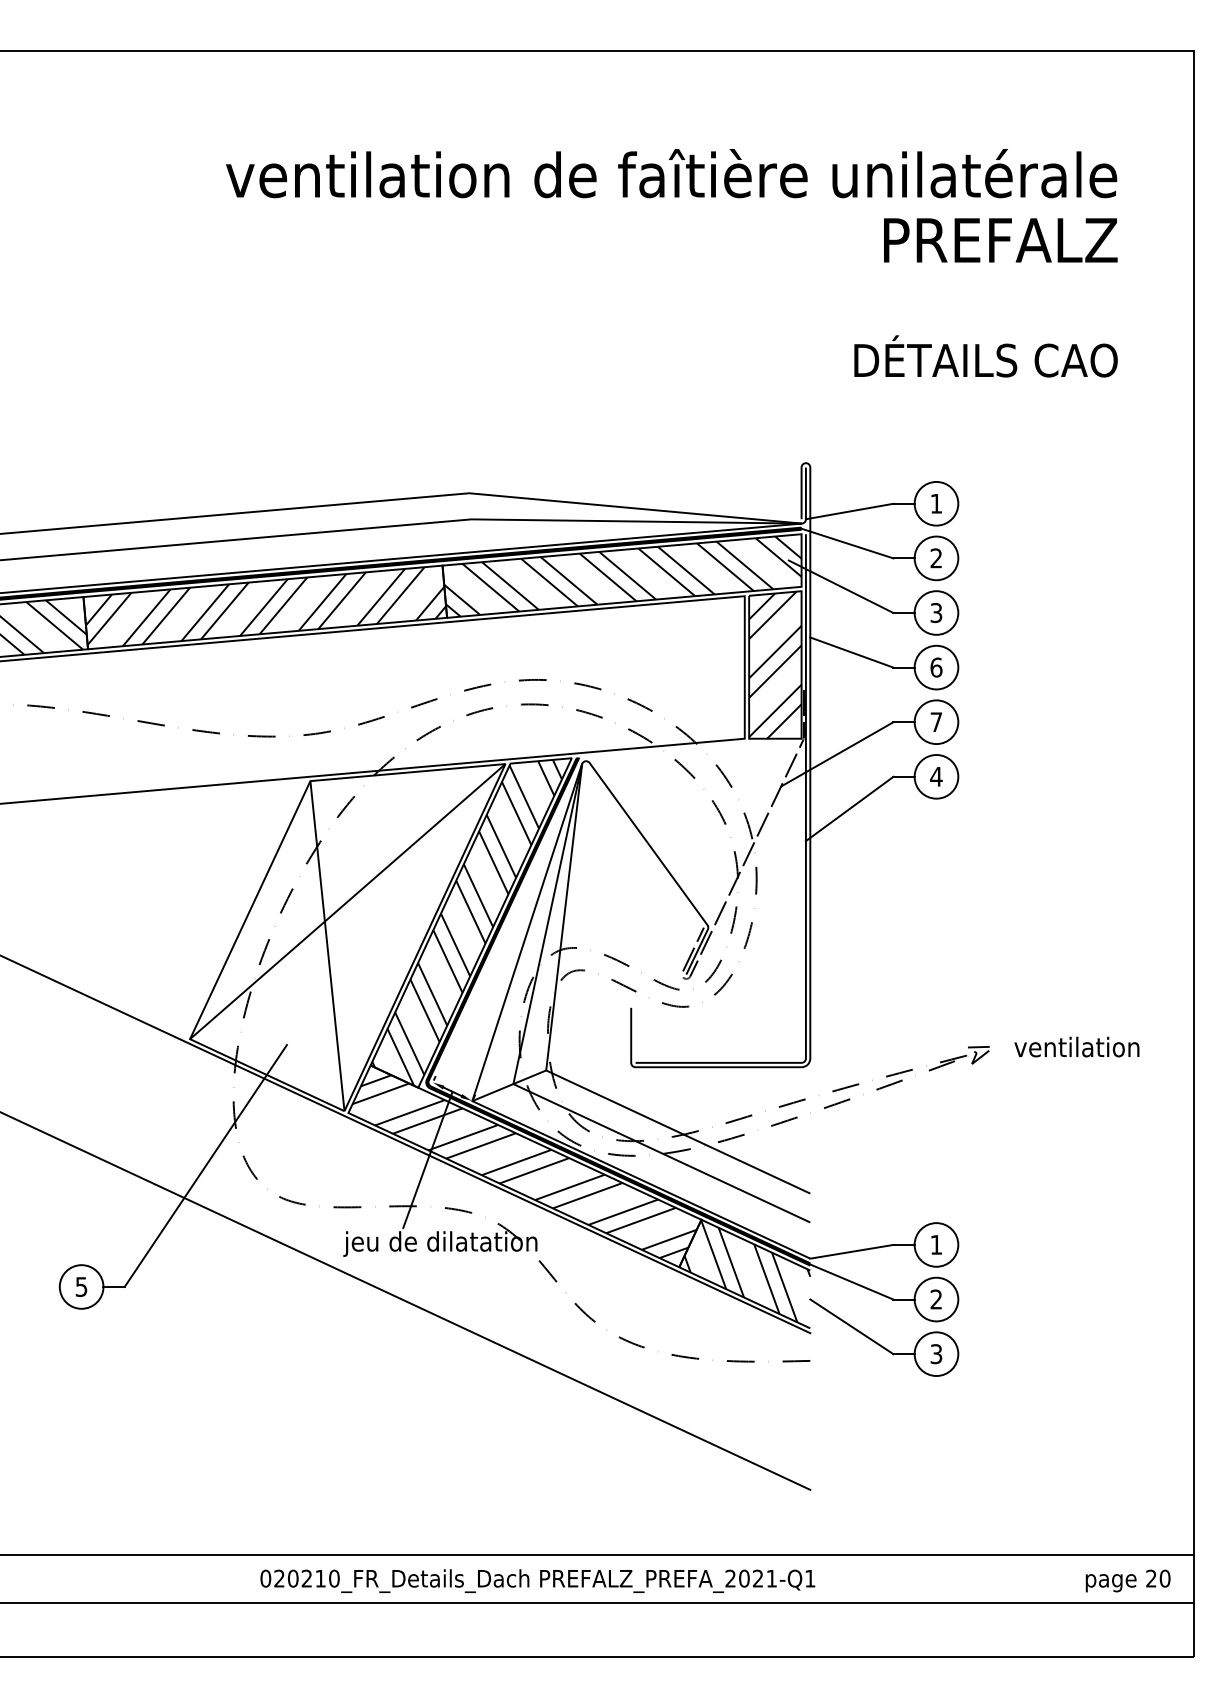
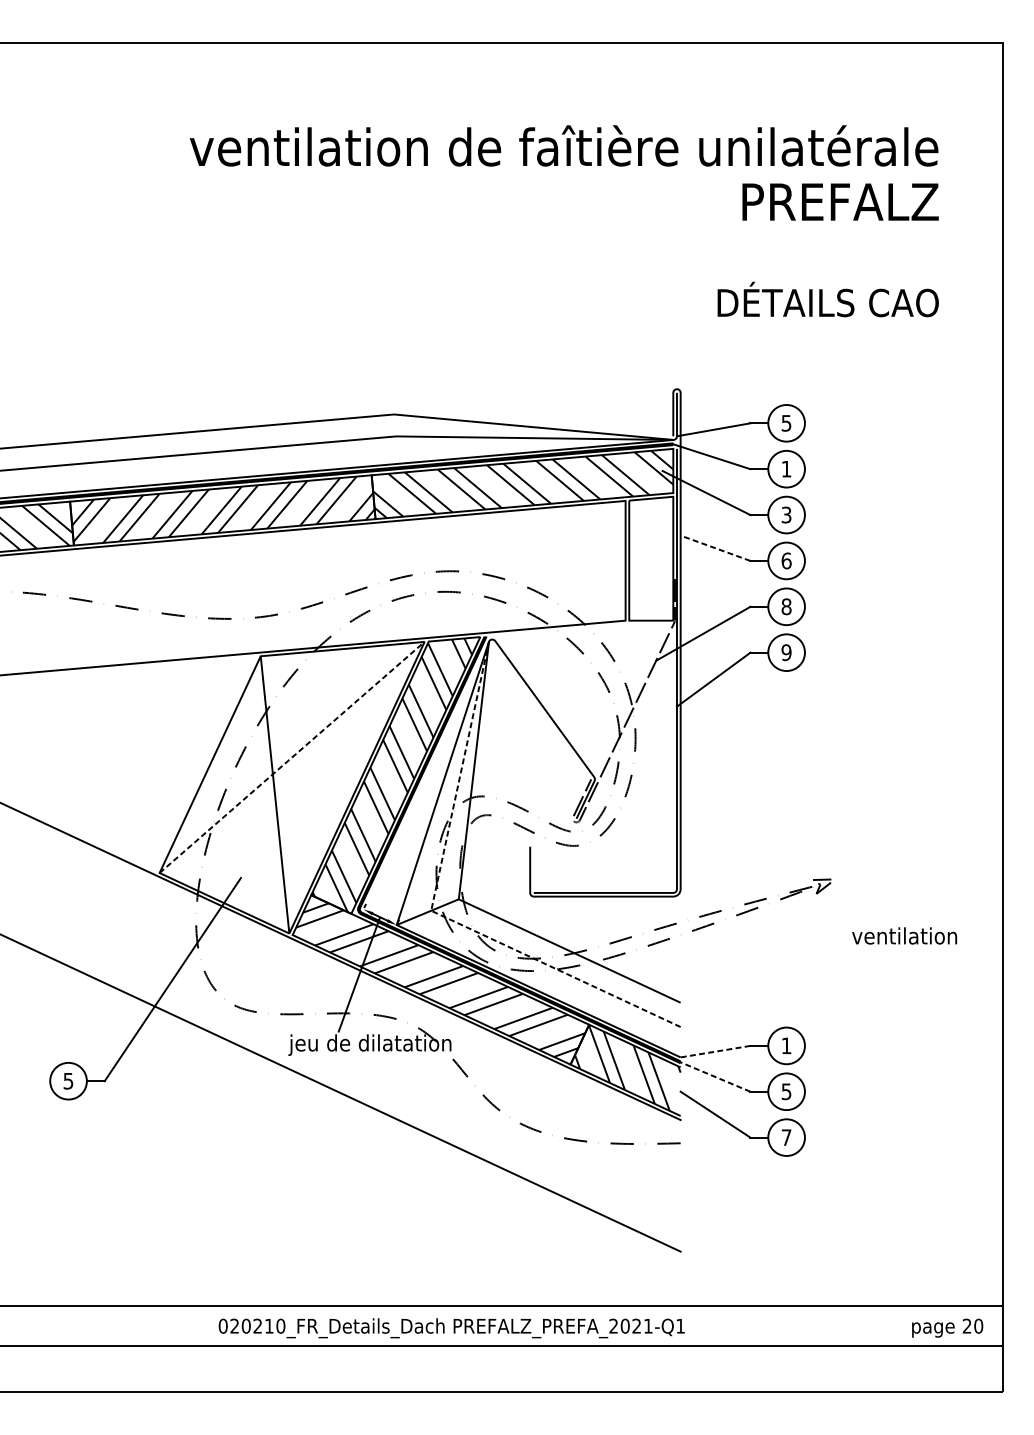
text: (935, 503) -> (785, 423), 1 -> 5
text: (935, 558) -> (785, 469), 2 -> 1
line: (851, 652) -> (715, 548), solid -> dashed
hatch: (775, 664) -> (651, 558), removed
text: (936, 722) -> (786, 607), 7 -> 8
text: (936, 776) -> (786, 652), 4 -> 9
line: (348, 901) -> (292, 757), solid -> dashed
text: (1076, 1046) -> (904, 935), moved
line: (513, 1084) -> (431, 911), solid -> dashed
line: (851, 1251) -> (715, 1051), solid -> dashed
line: (851, 1281) -> (715, 1076), solid -> dashed
text: (935, 1299) -> (785, 1091), 2 -> 5
text: (936, 1354) -> (786, 1137), 3 -> 7

